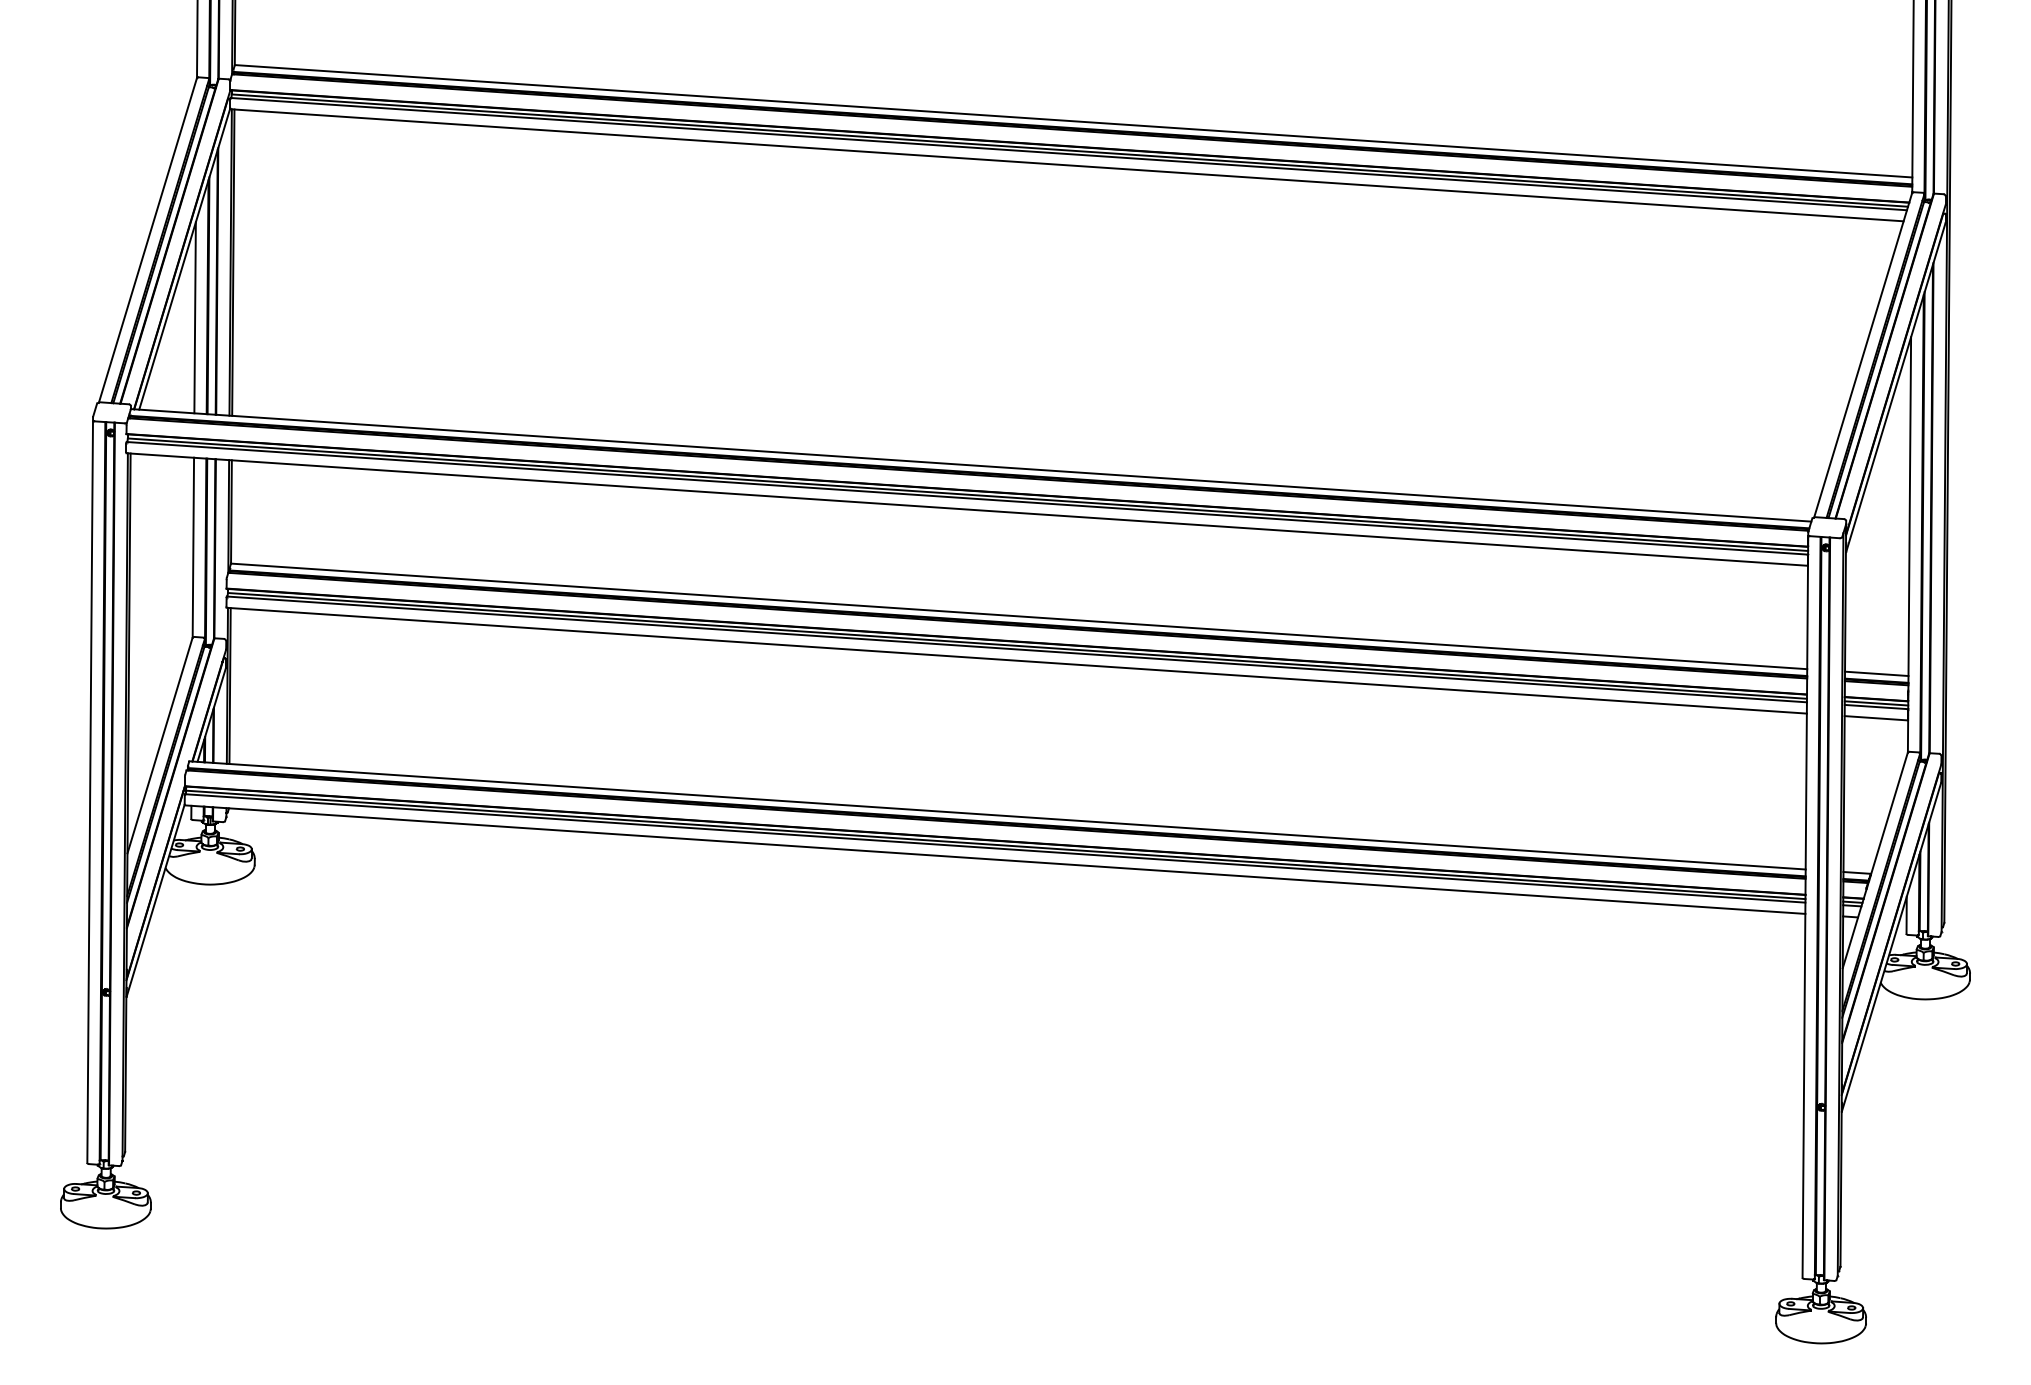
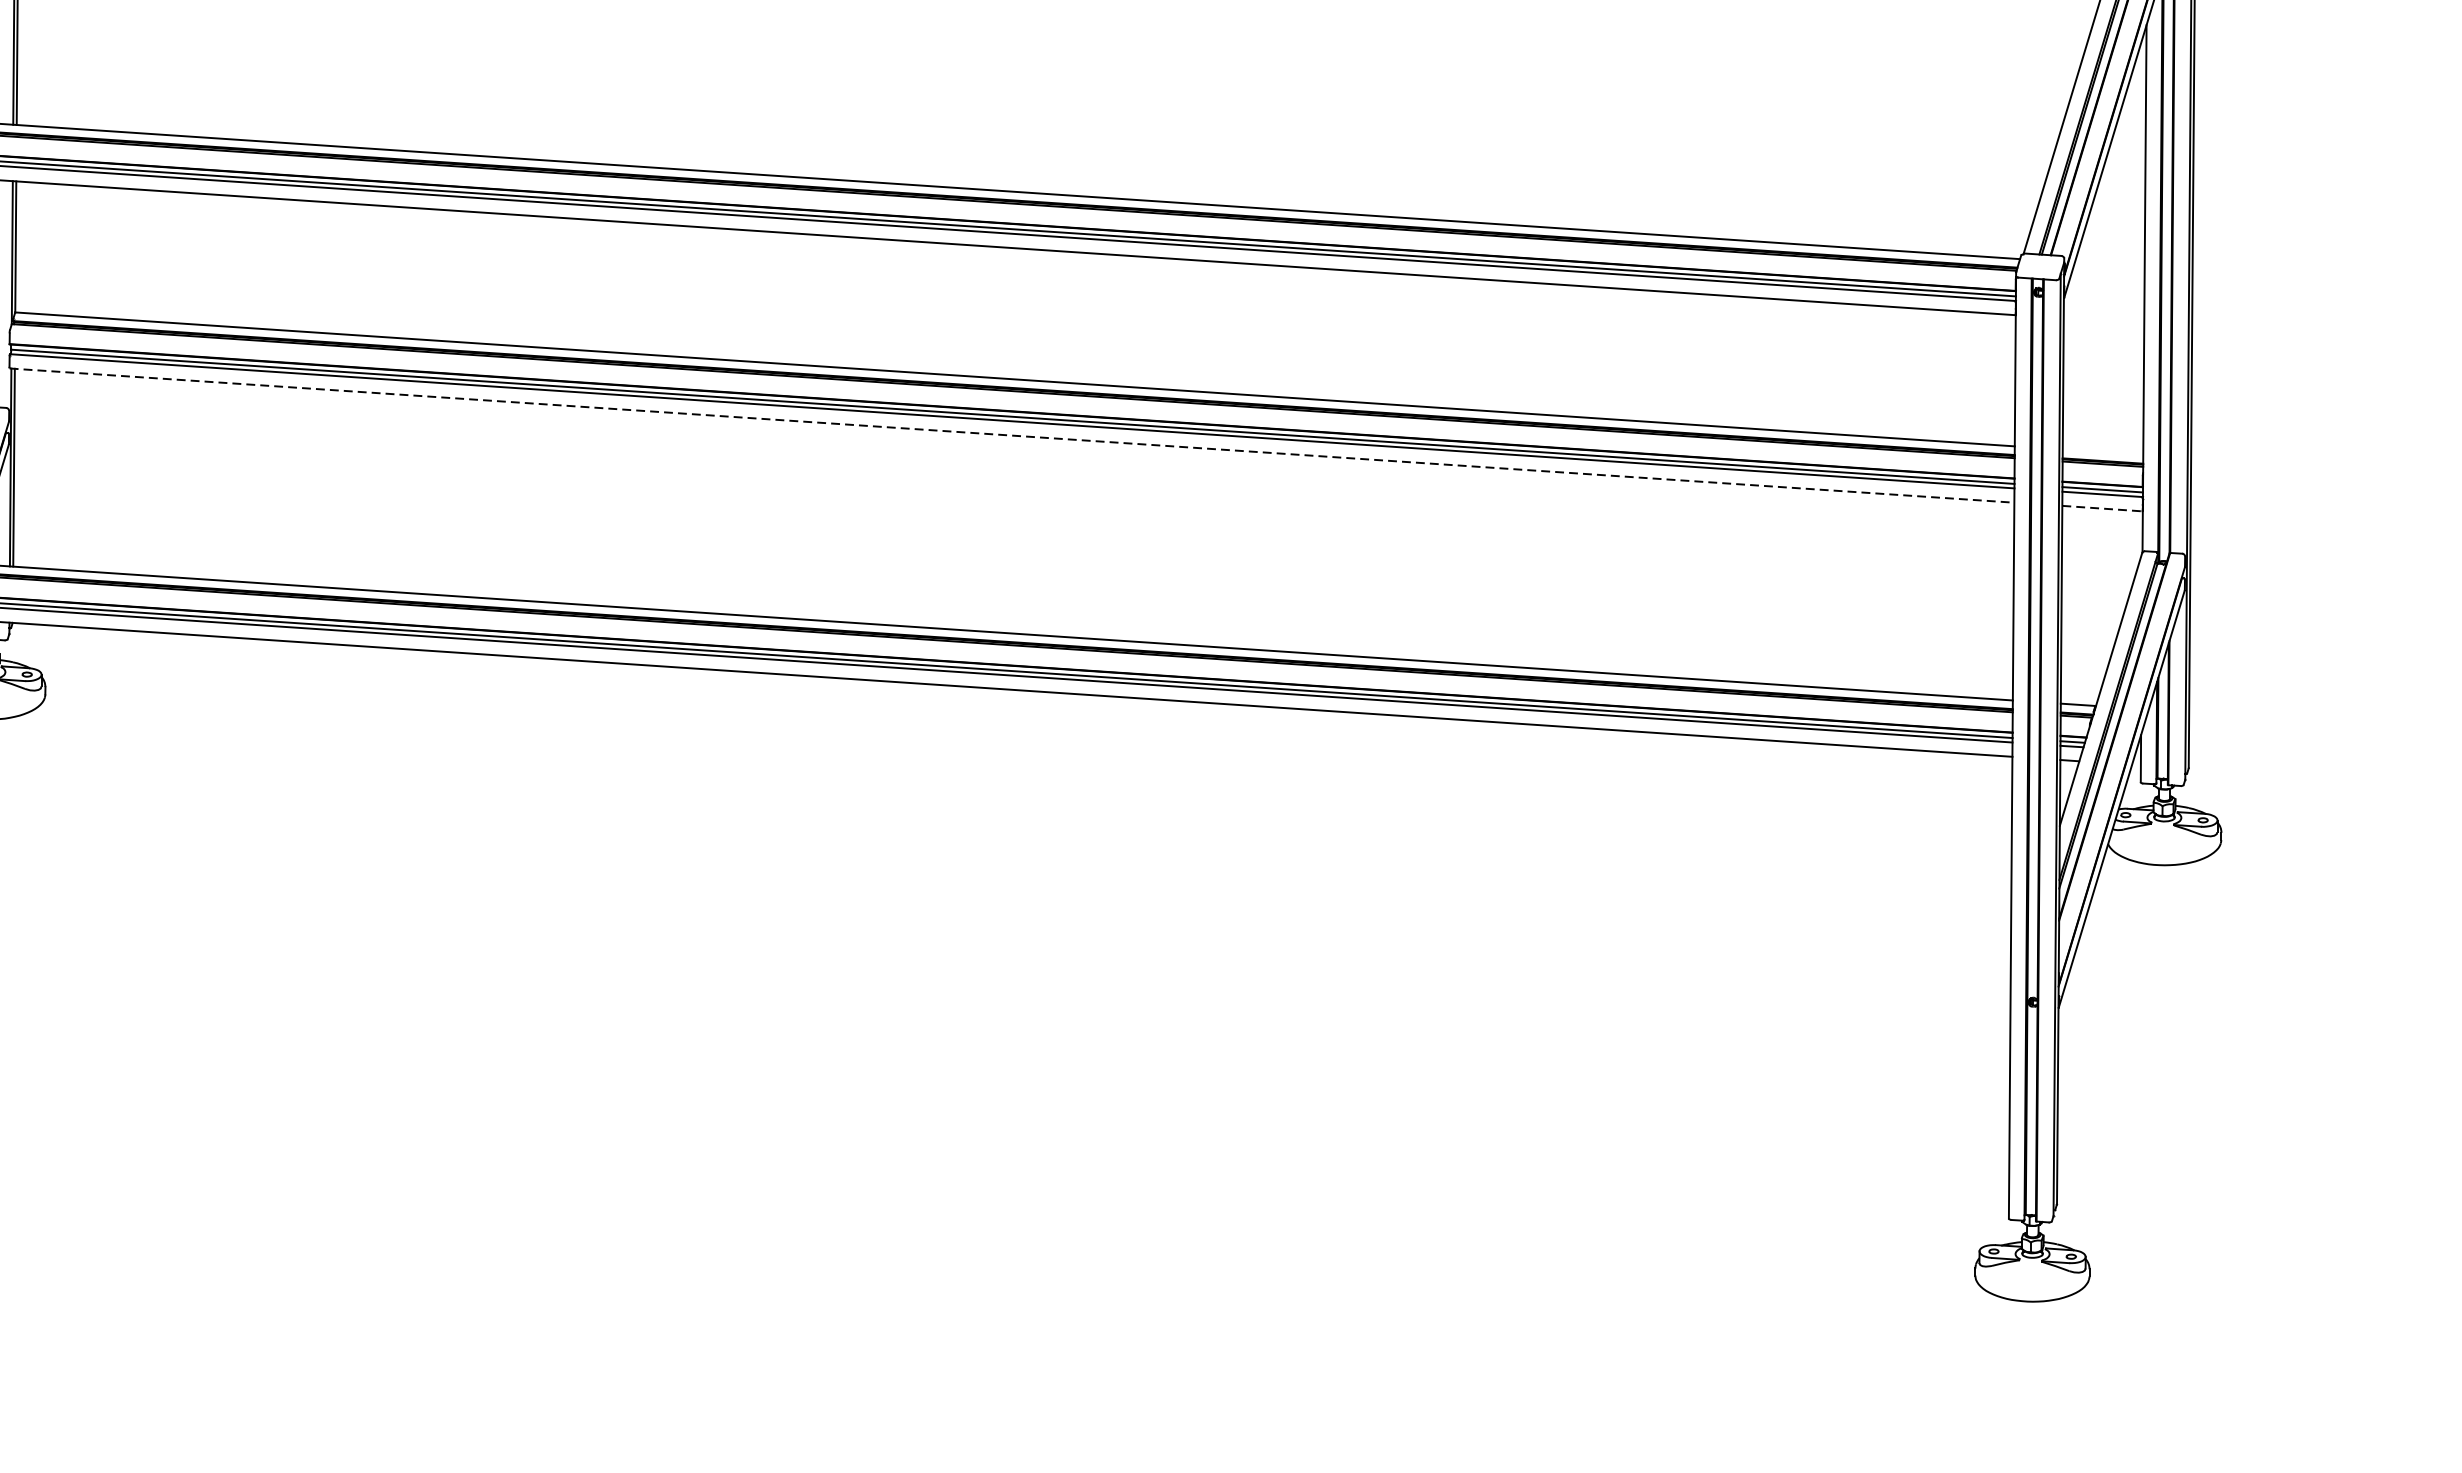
line: (1016, 660) -> (1011, 435), solid -> dashed
line: (1876, 673) -> (2102, 451), removed
line: (1876, 718) -> (2102, 508), solid -> dashed

